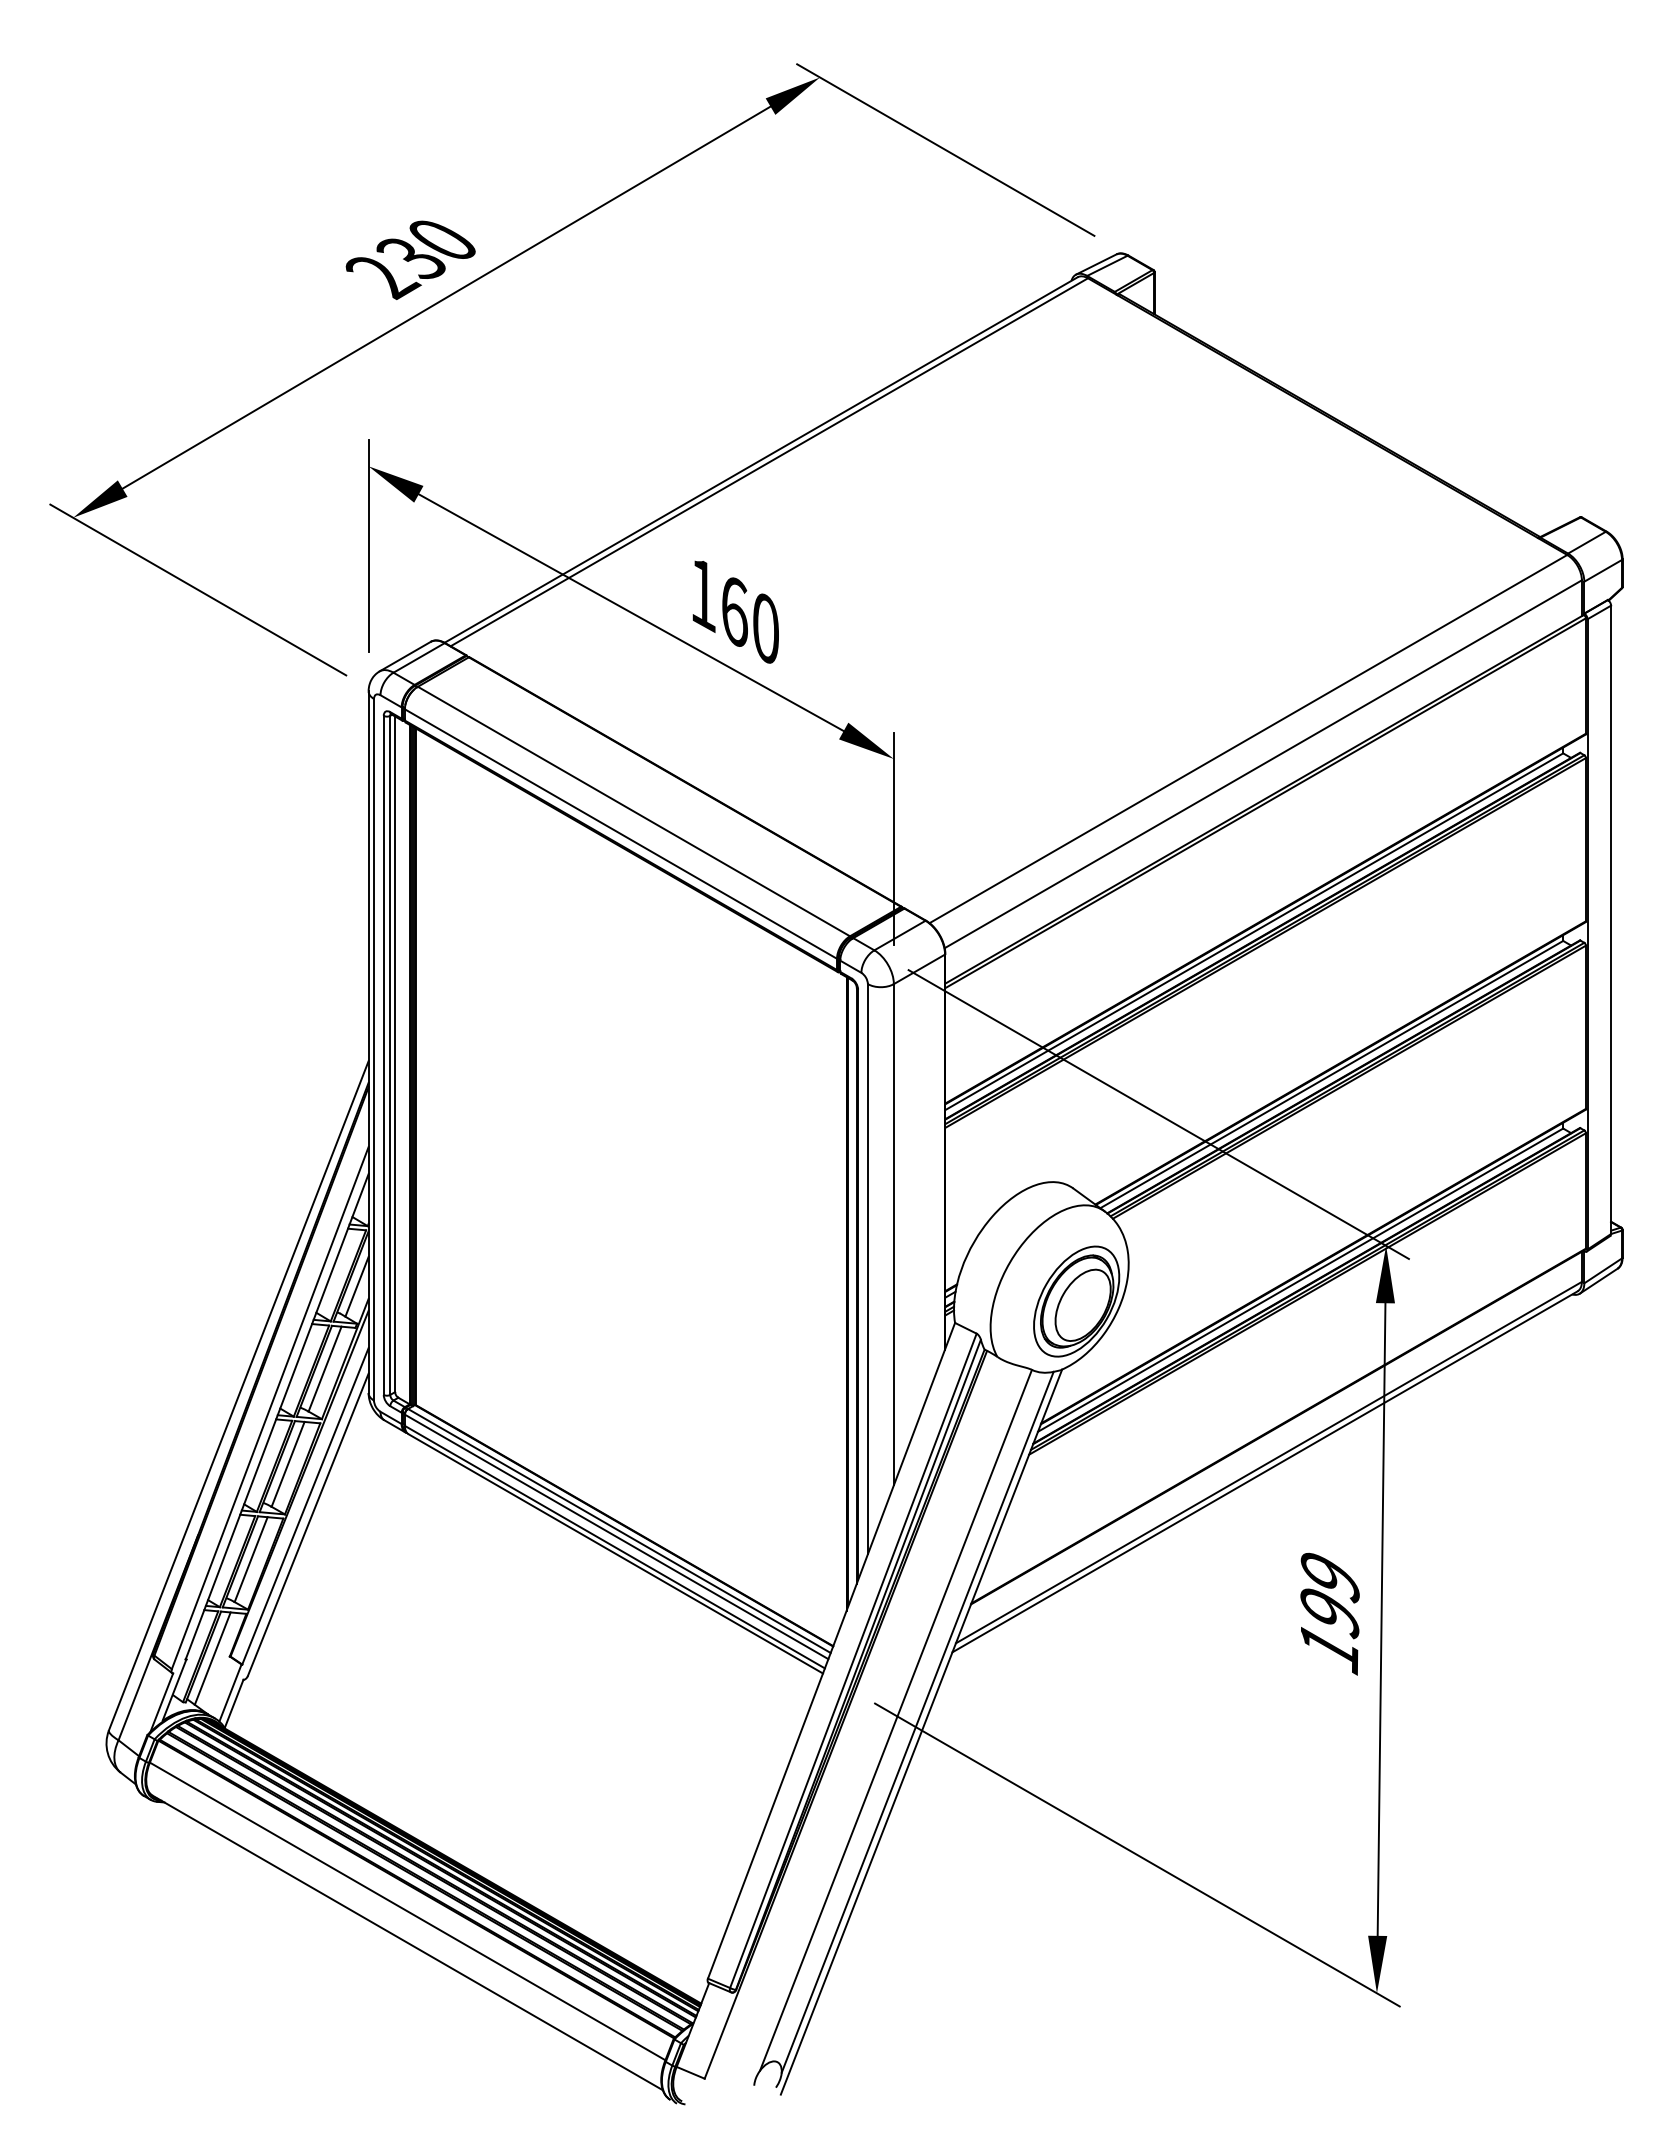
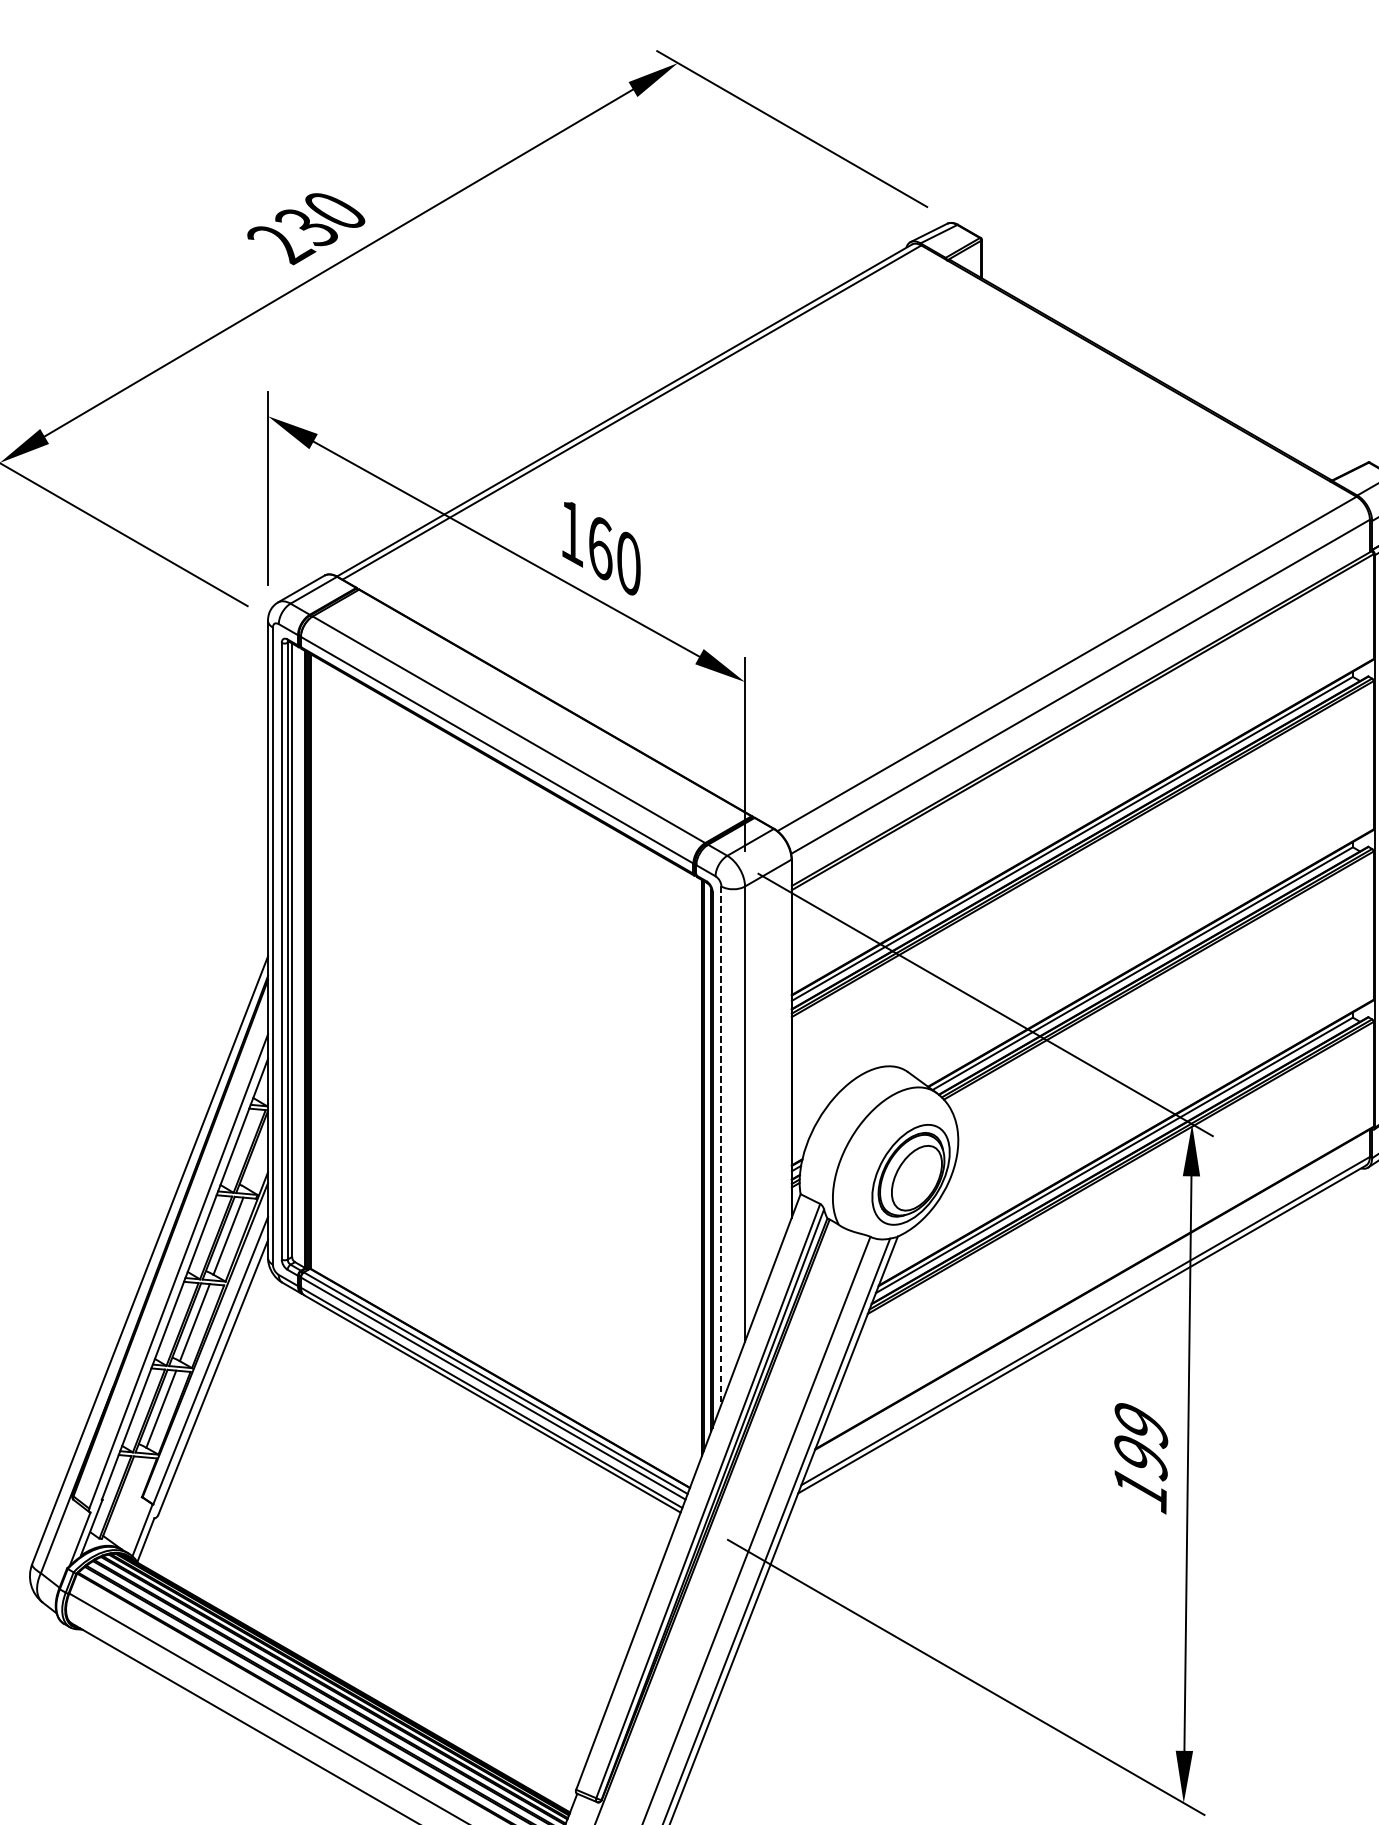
line: (867, 1269) -> (721, 1145), solid -> dashed
line: (356, 1286) -> (256, 1161), removed
line: (212, 1658) -> (126, 1498), removed

